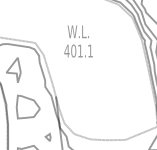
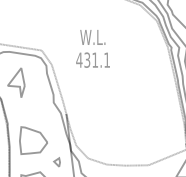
text: (73, 50) -> (87, 59), 401.1 -> 431.1
part: (28, 106) -> (33, 139), moved

